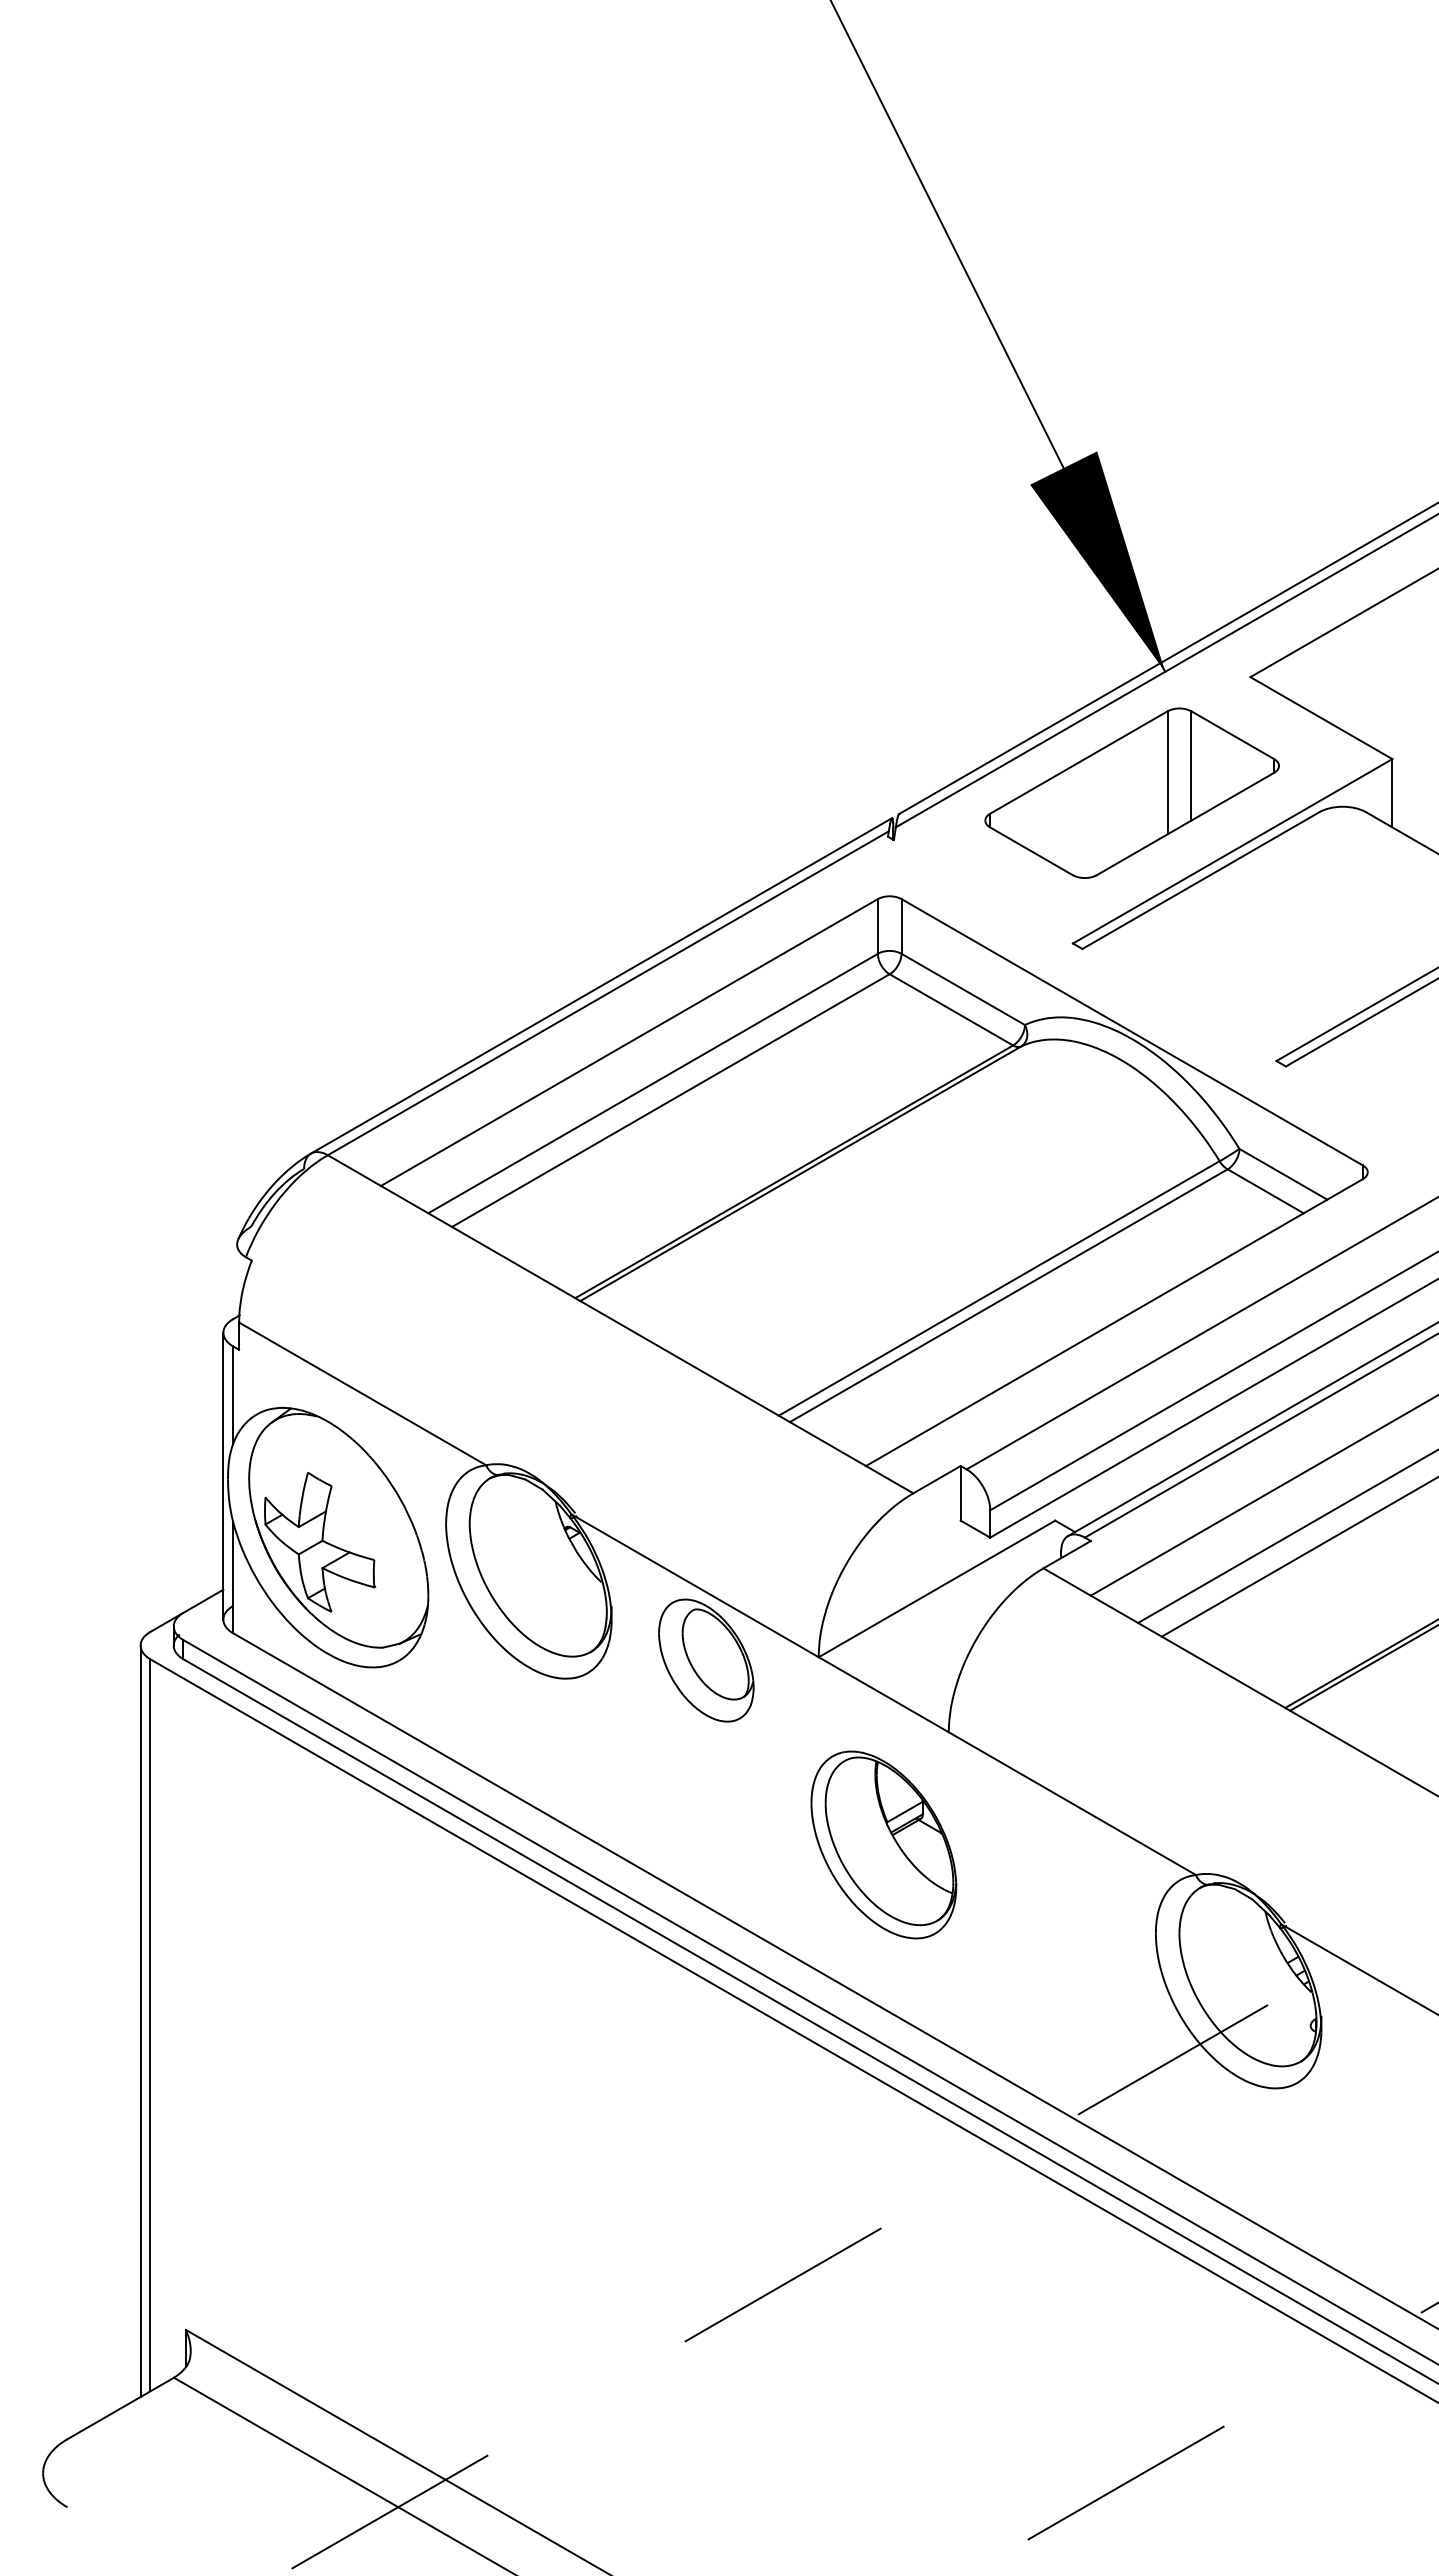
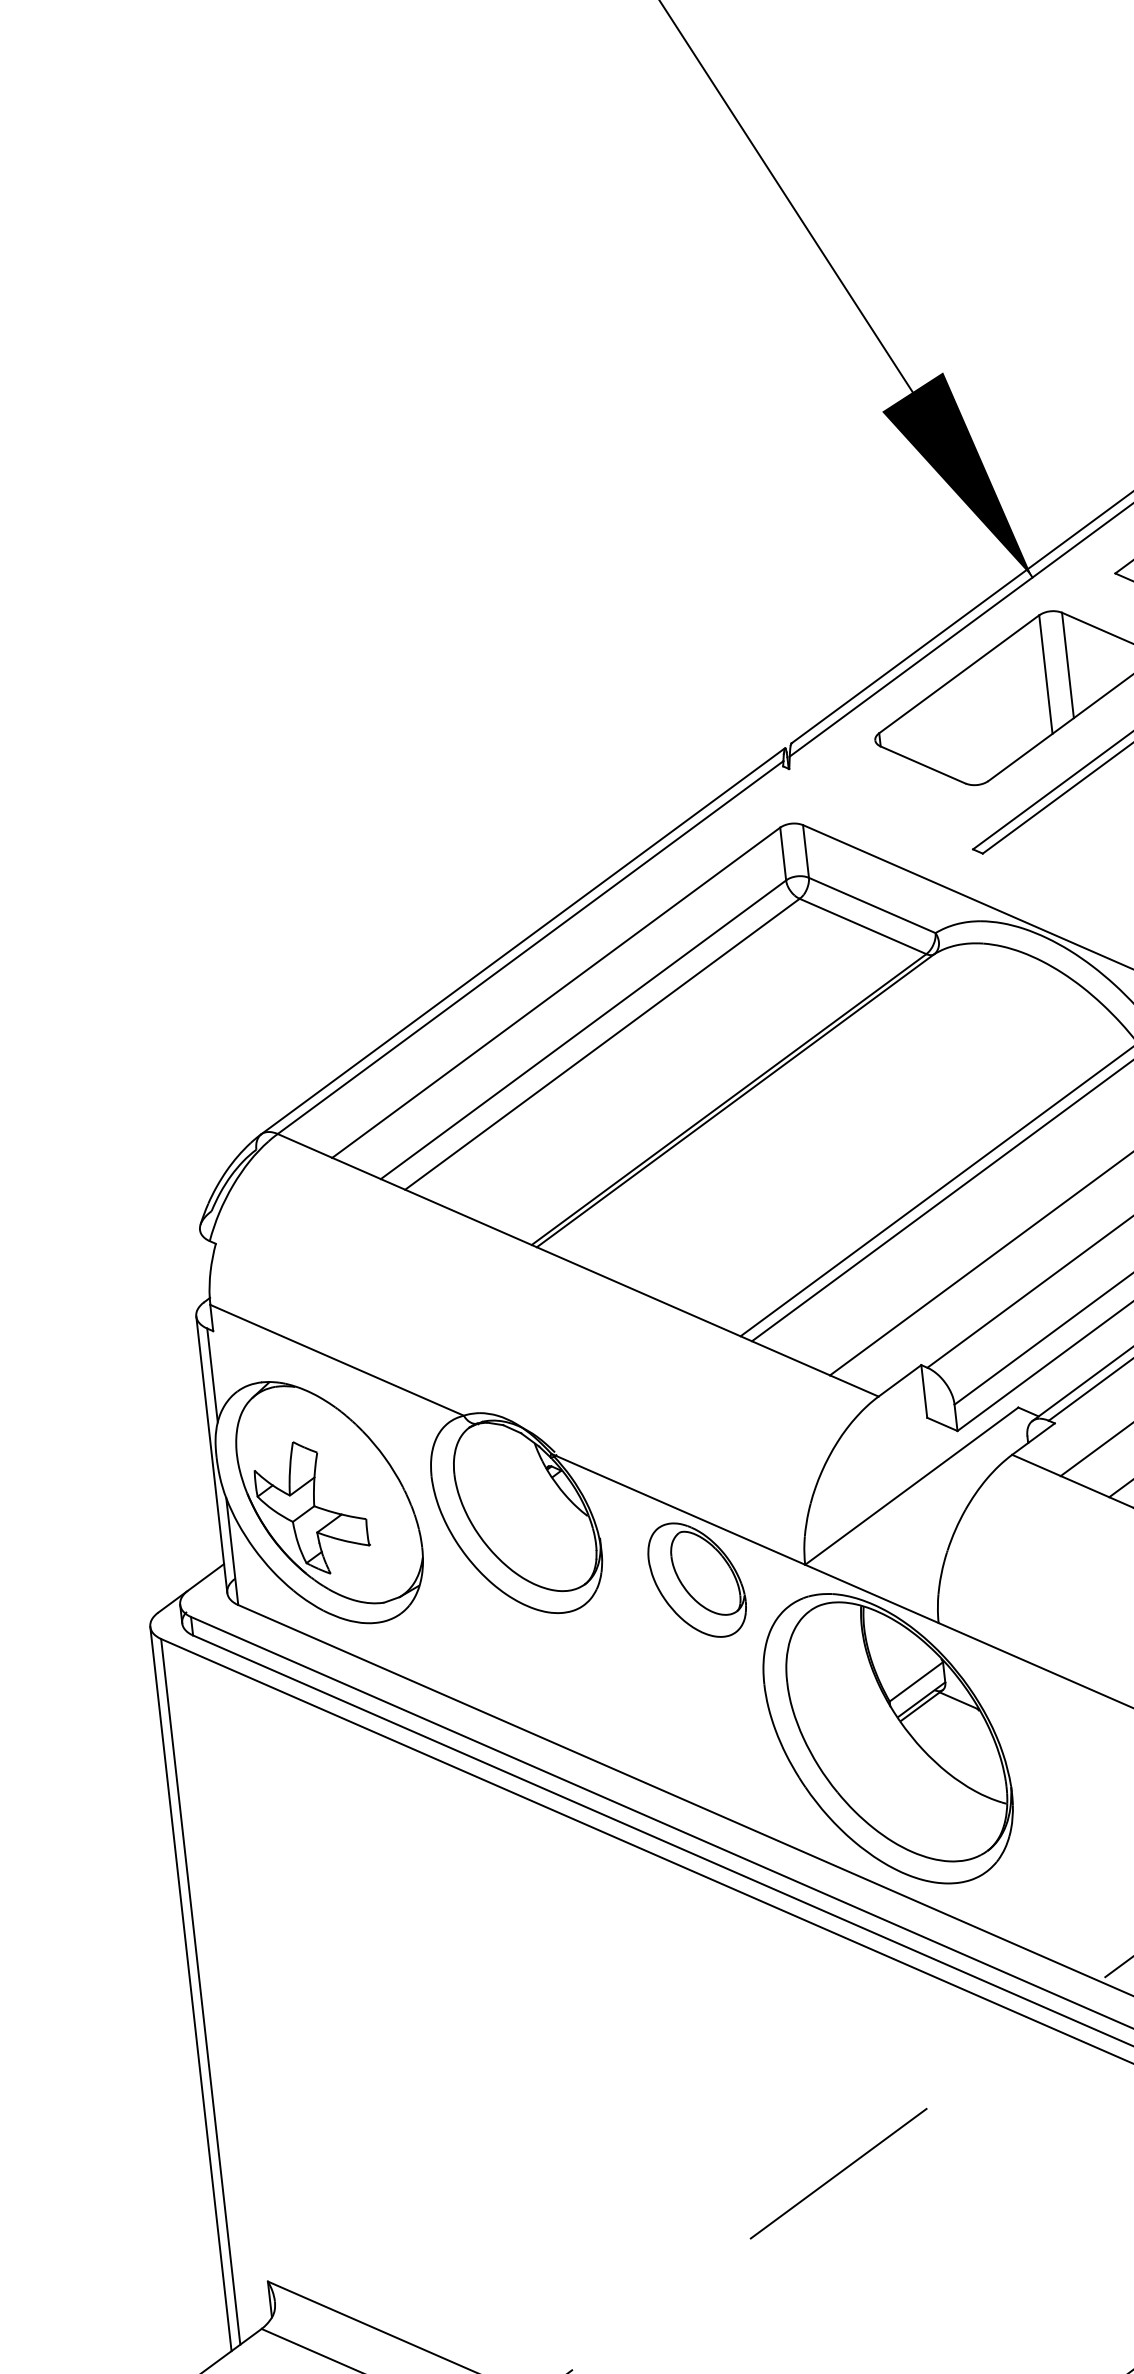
part: (883, 1844) -> (887, 1738), size x1.67

